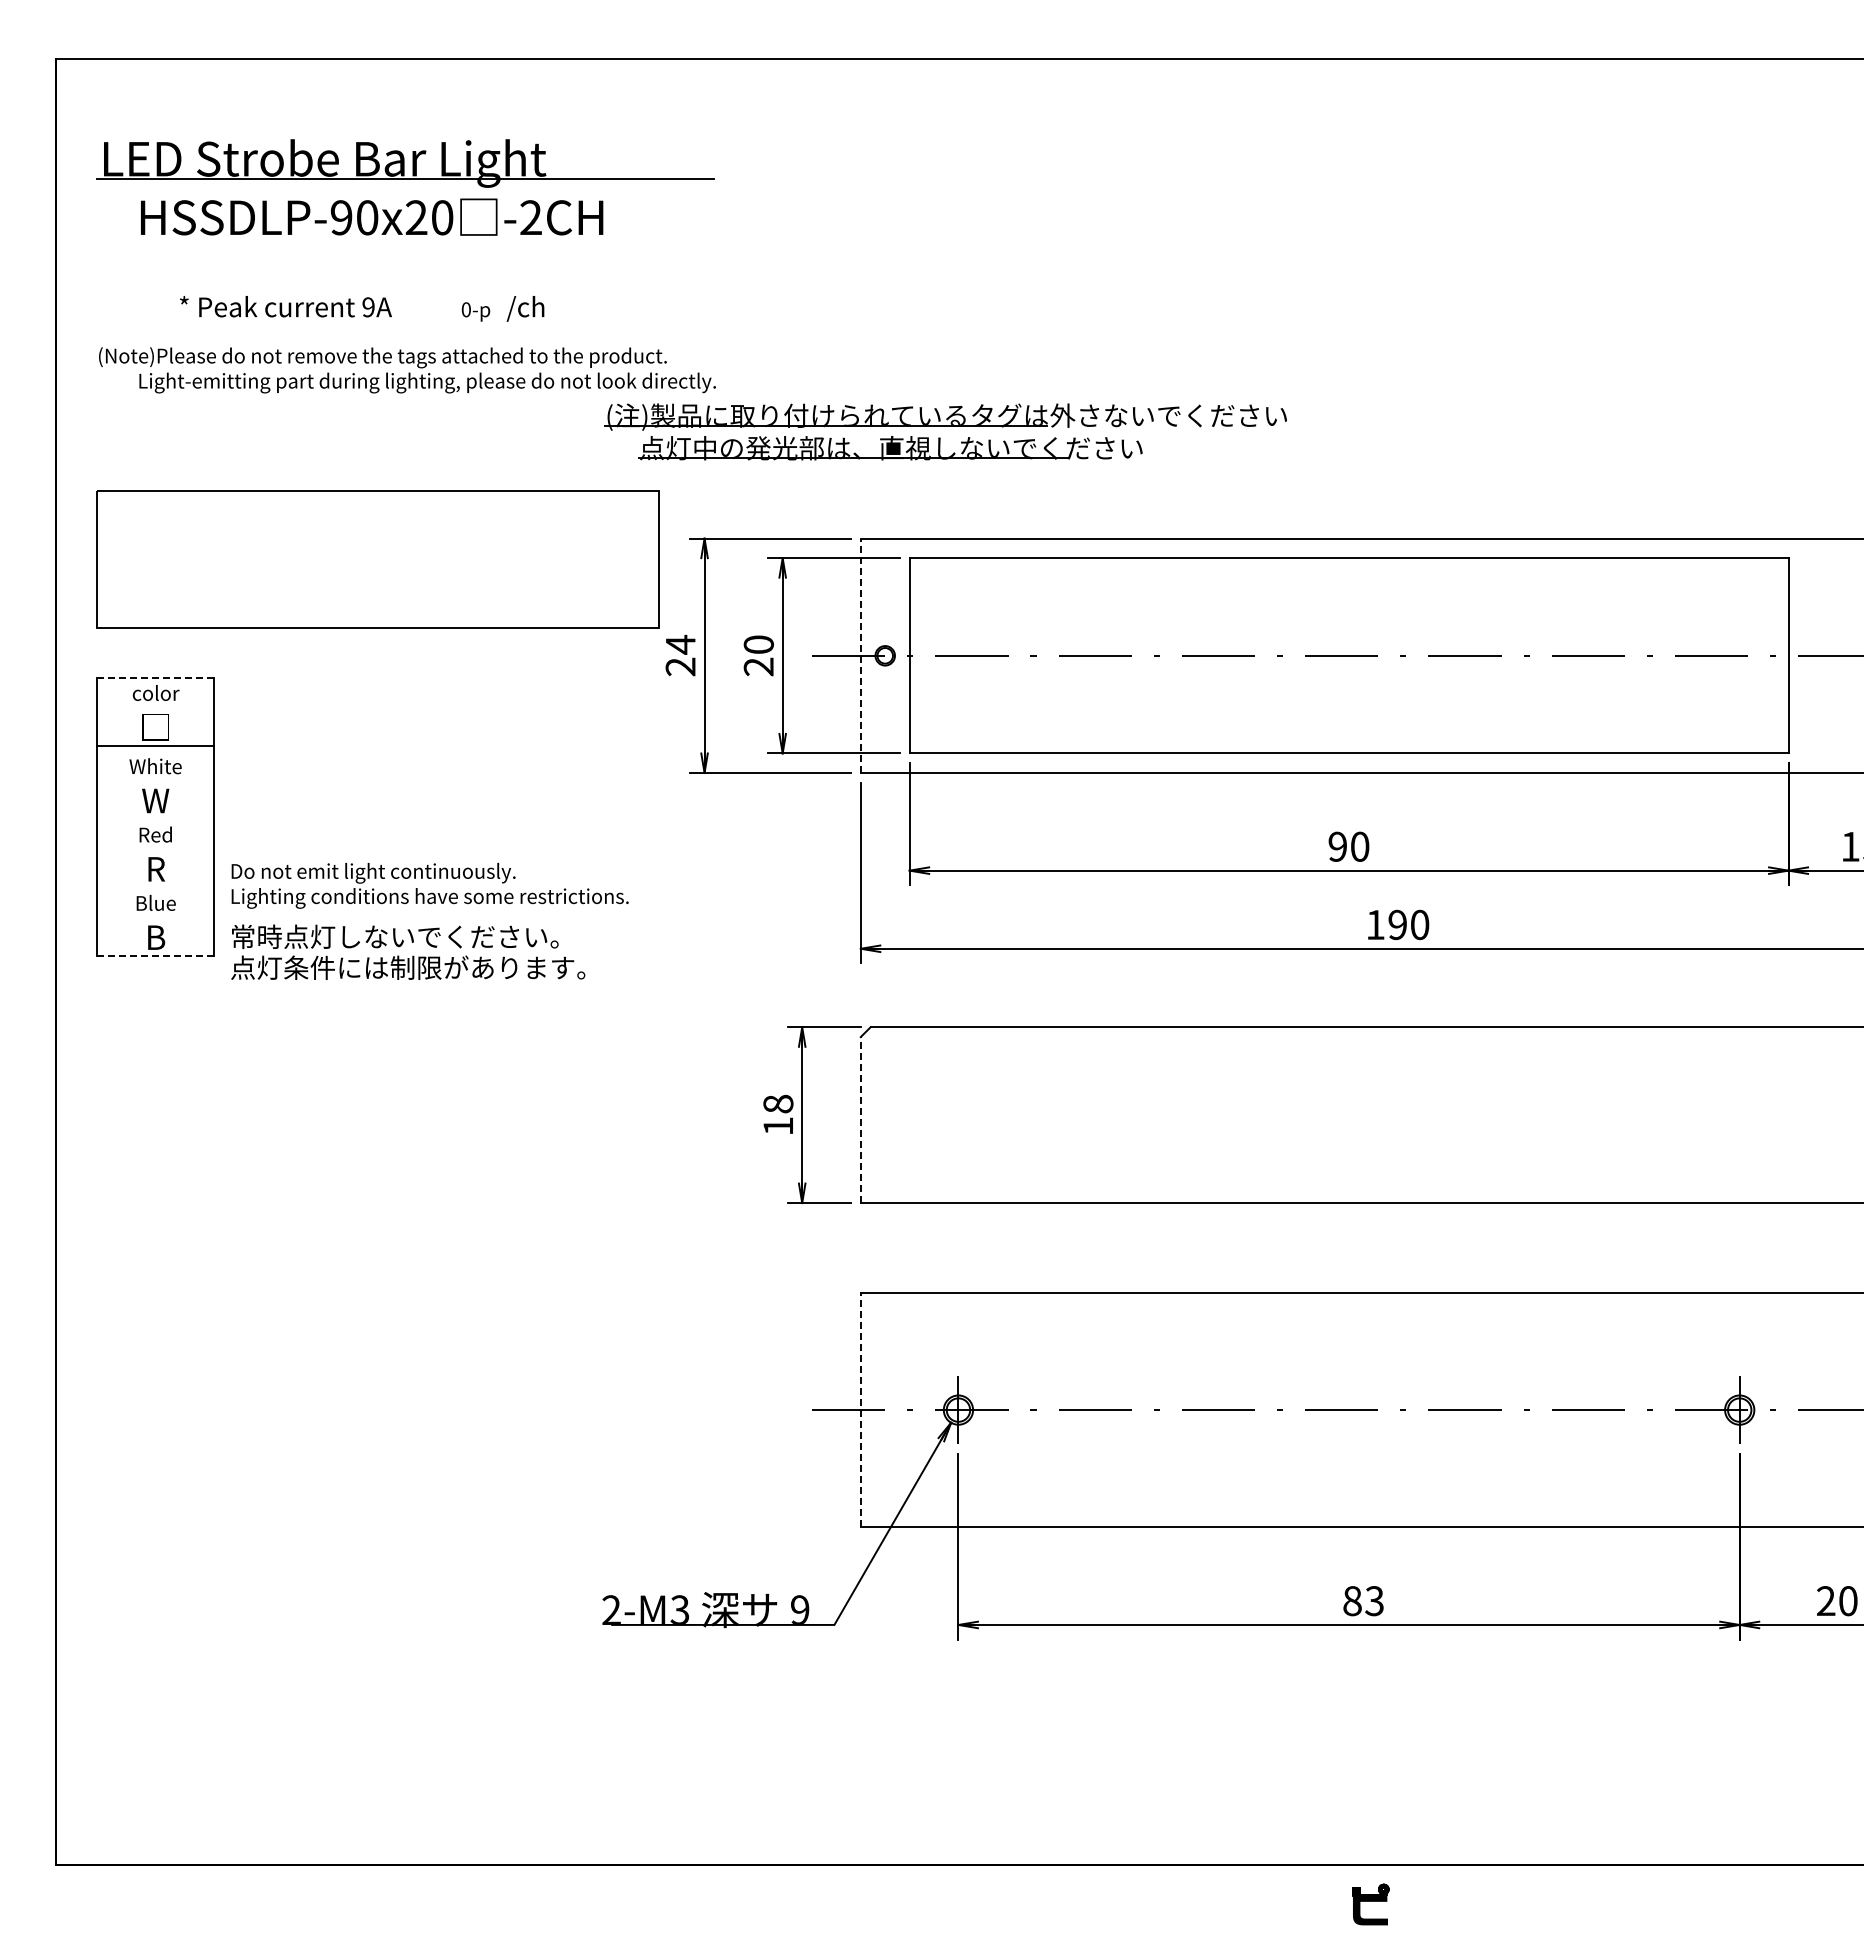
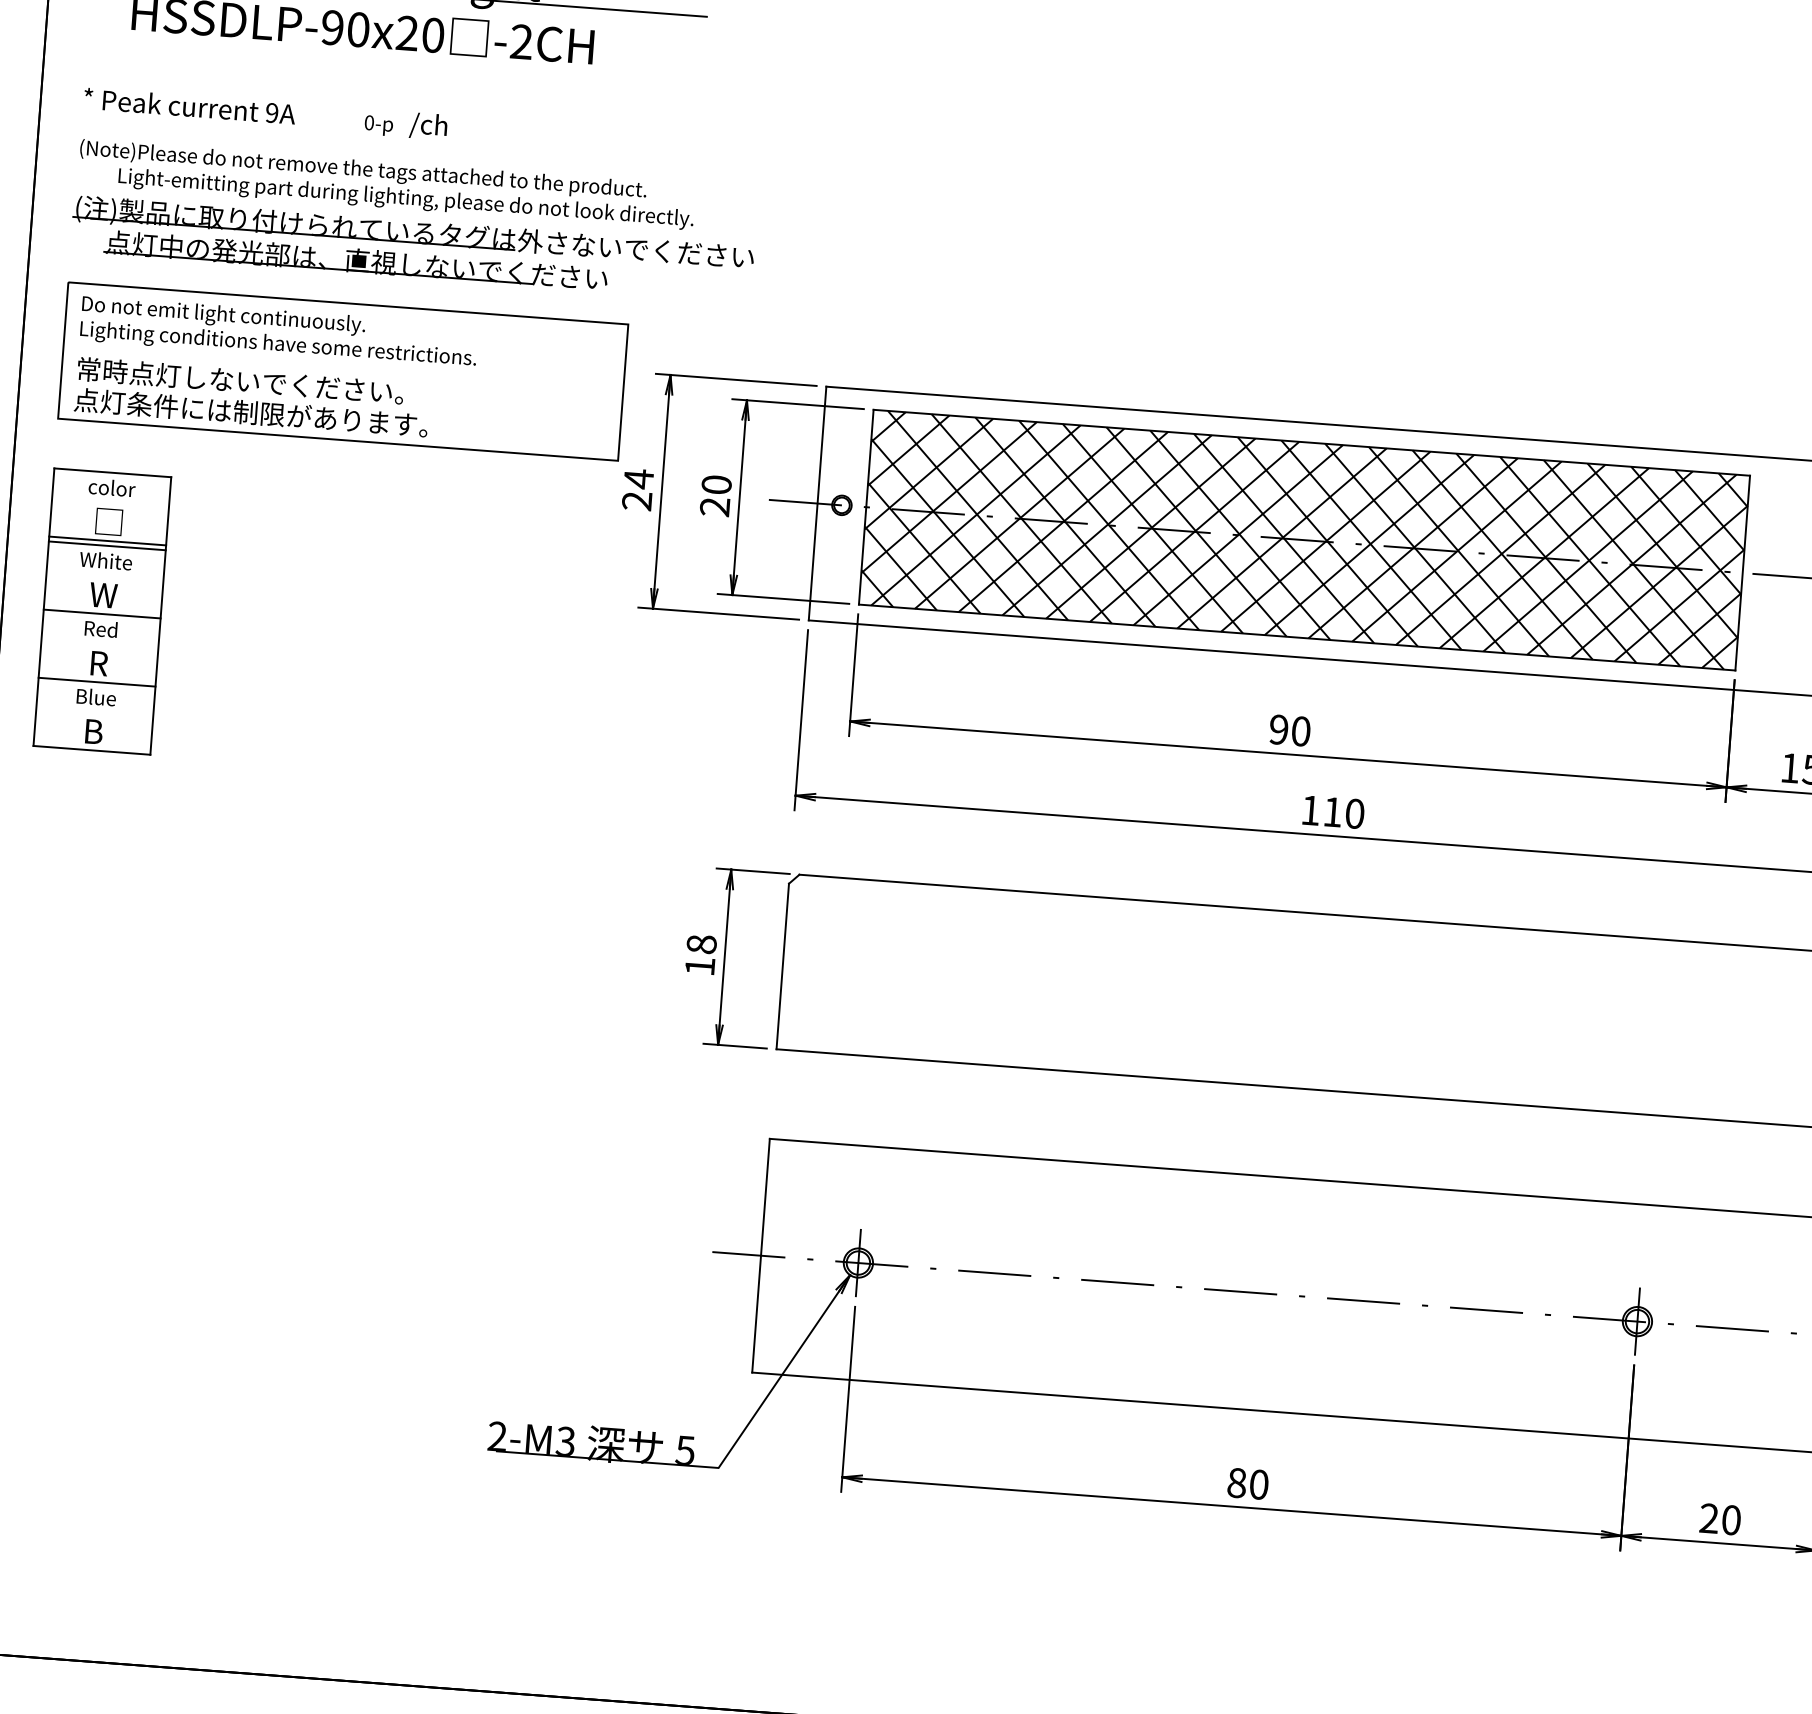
text: (362, 308) -> (265, 113), moved
part: (945, 431) -> (412, 248), moved
line: (860, 655) -> (817, 503), dashed -> solid
hatch: (1348, 655) -> (1303, 539), added
line: (155, 678) -> (112, 473), dashed -> solid
line: (155, 751) -> (107, 546), added
line: (155, 819) -> (101, 613), added
line: (155, 887) -> (96, 681), added
text: (429, 921) -> (275, 368), moved
text: (1397, 924) -> (1332, 811), 190 -> 110
line: (155, 956) -> (91, 750), dashed -> solid
line: (860, 1119) -> (782, 965), dashed -> solid
line: (860, 1409) -> (760, 1255), dashed -> solid
text: (1374, 1601) -> (1258, 1485), 83 -> 80
text: (799, 1609) -> (684, 1449), 9 -> 5

